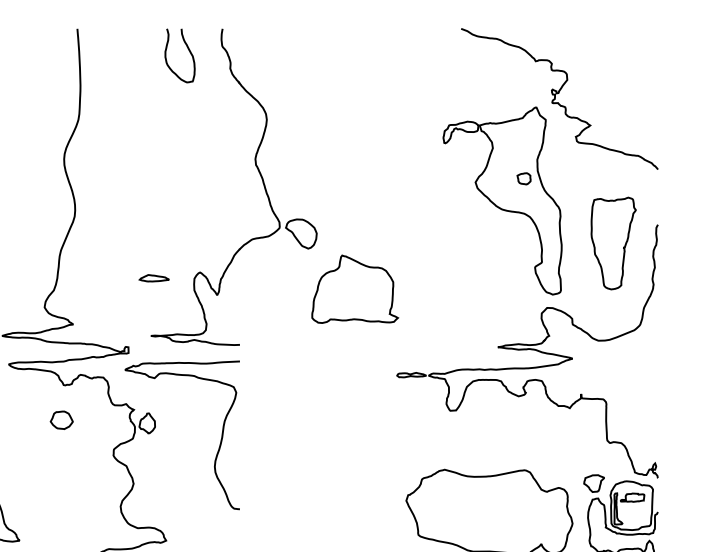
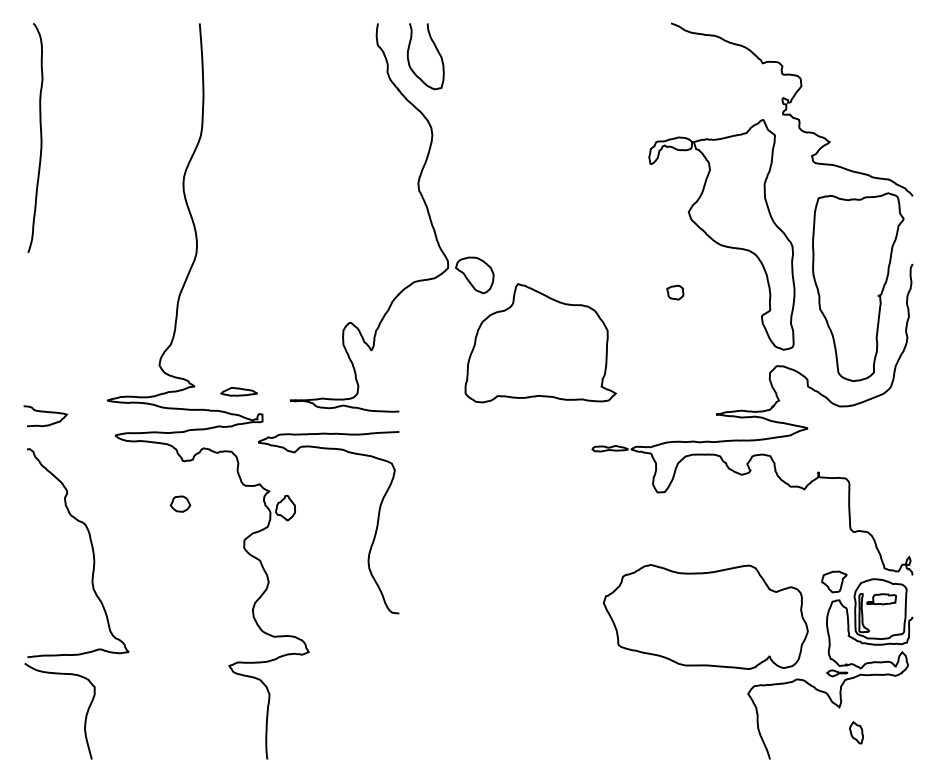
curve: (188, 50) -> (436, 50), moved
part: (524, 178) -> (675, 292), moved
part: (613, 243) -> (858, 286), size x1.67
part: (153, 278) -> (238, 391), moved
part: (354, 289) -> (540, 343), size x1.43
part: (61, 419) -> (180, 503), size x0.71

